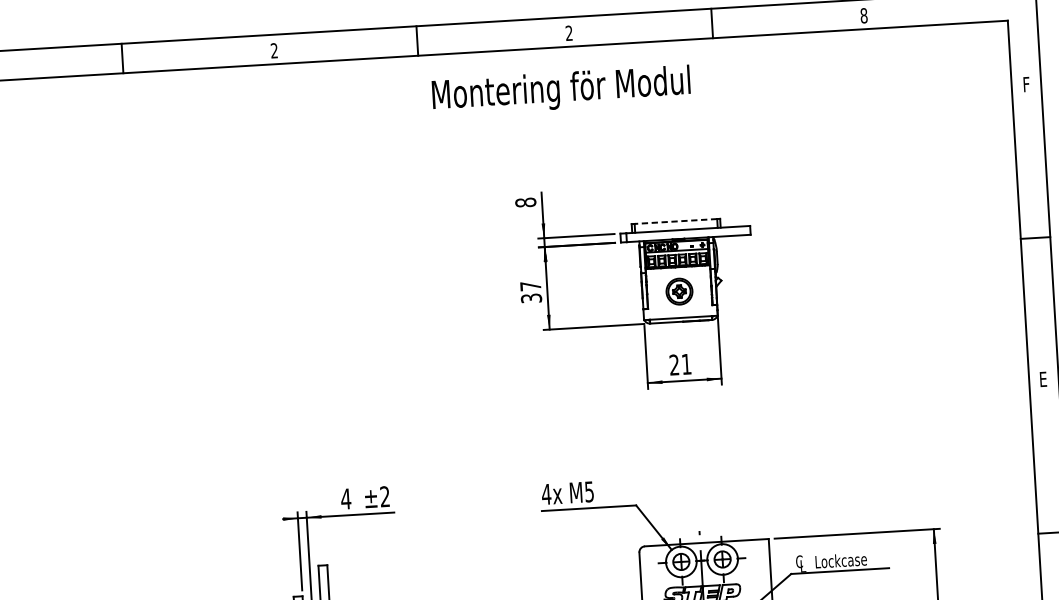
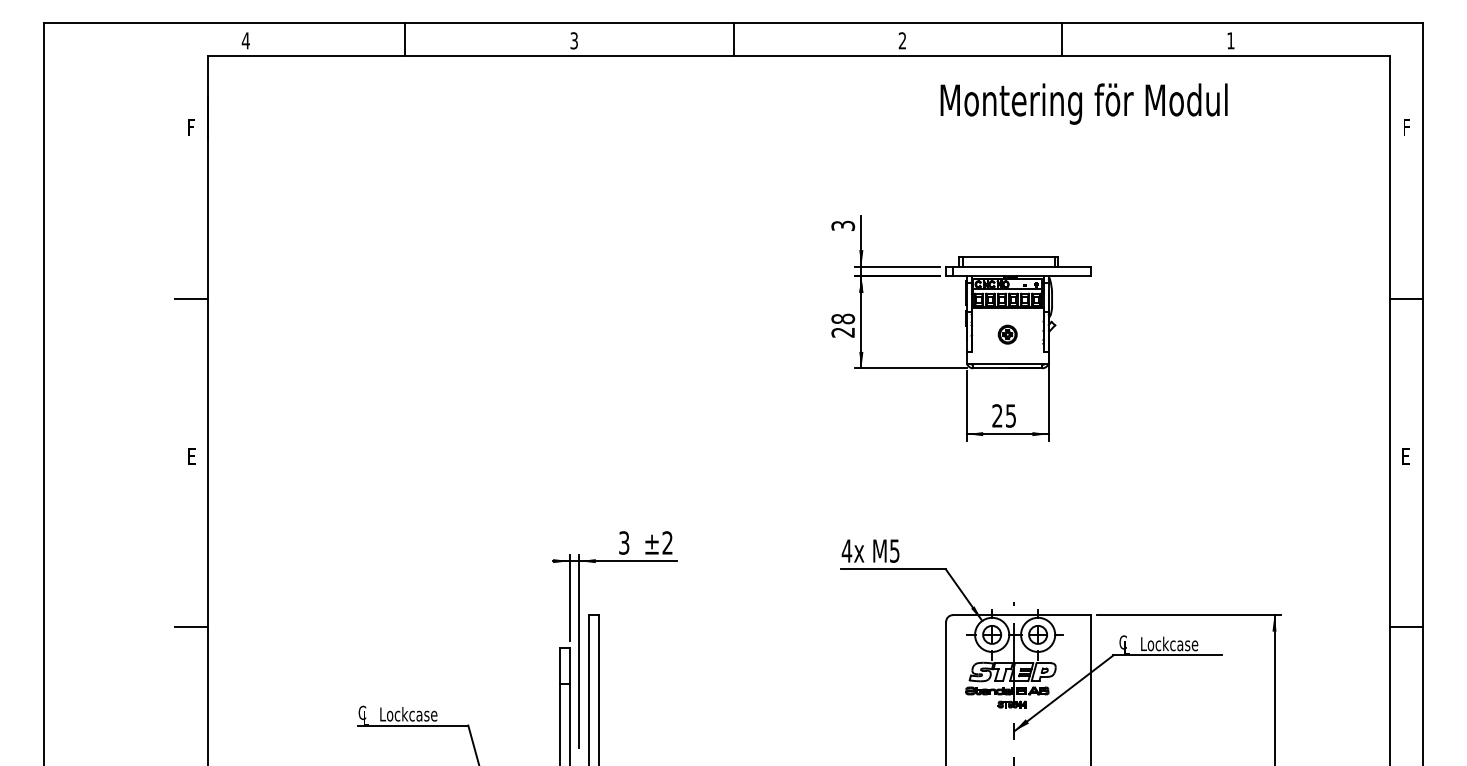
text: (863, 15) -> (1230, 40), 8 -> 1
text: (273, 50) -> (573, 40), 2 -> 3
text: (560, 90) -> (1083, 103), moved
text: (526, 202) -> (843, 225), 8 -> 3
line: (675, 221) -> (1008, 256), dashed -> solid
part: (679, 291) -> (1007, 334), size x0.62
text: (531, 292) -> (843, 325), 37 -> 28
text: (686, 363) -> (1010, 415), 21 -> 25
text: (345, 498) -> (623, 542), 4 -> 3

